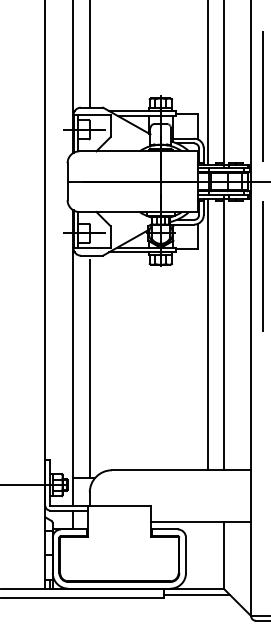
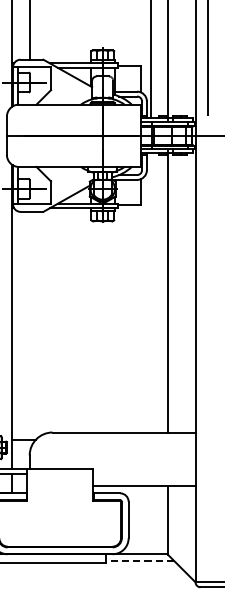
line: (262, 266) -> (207, 223), removed
line: (208, 334) -> (151, 292), removed
line: (89, 368) -> (29, 327), removed
line: (196, 595) -> (139, 561), solid -> dashed

